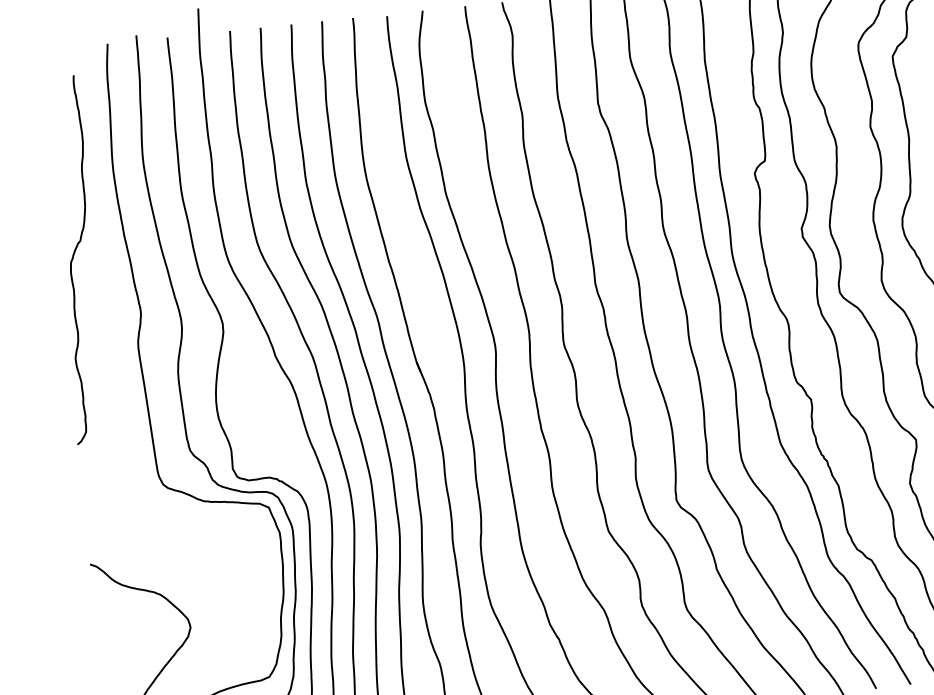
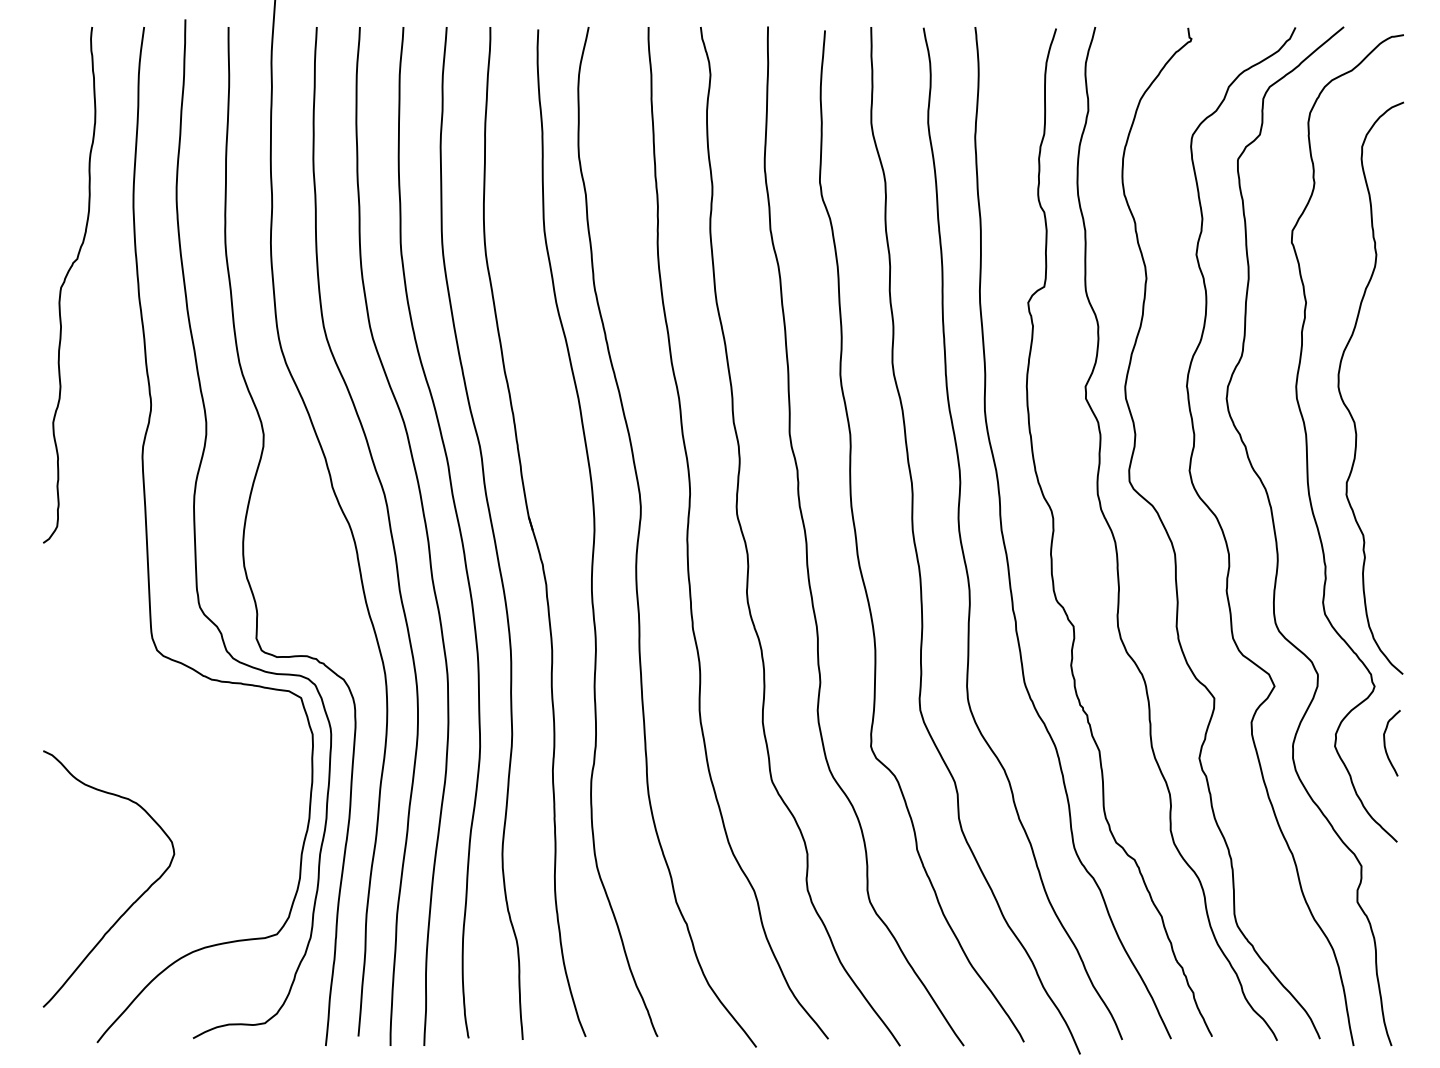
curve: (73, 259) -> (64, 283), moved

